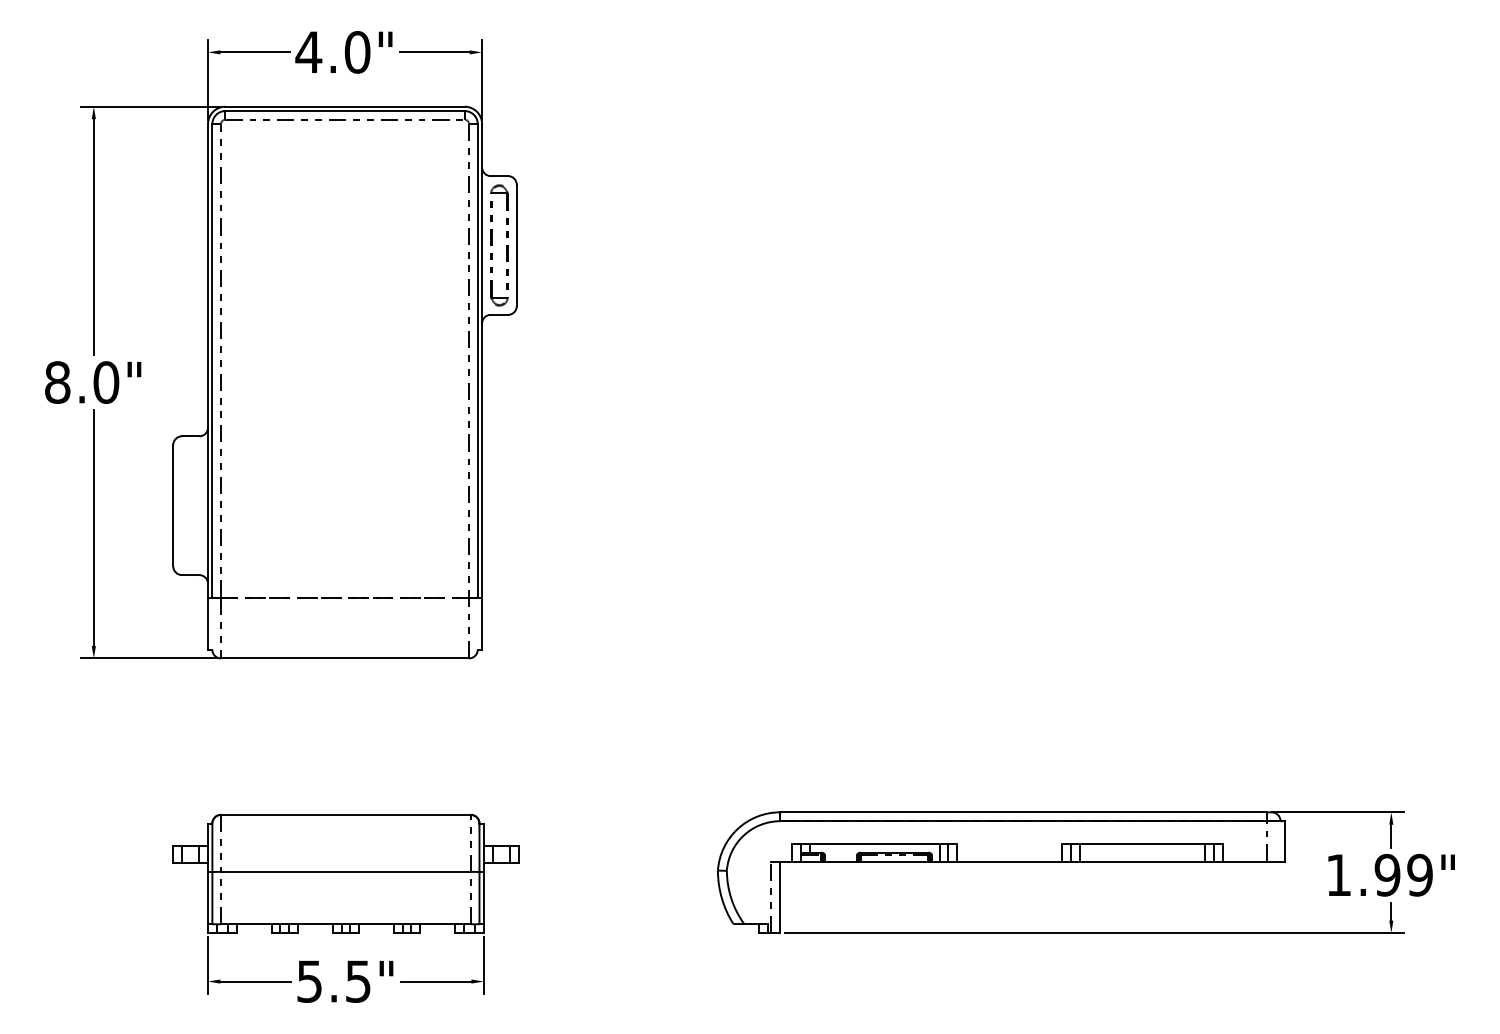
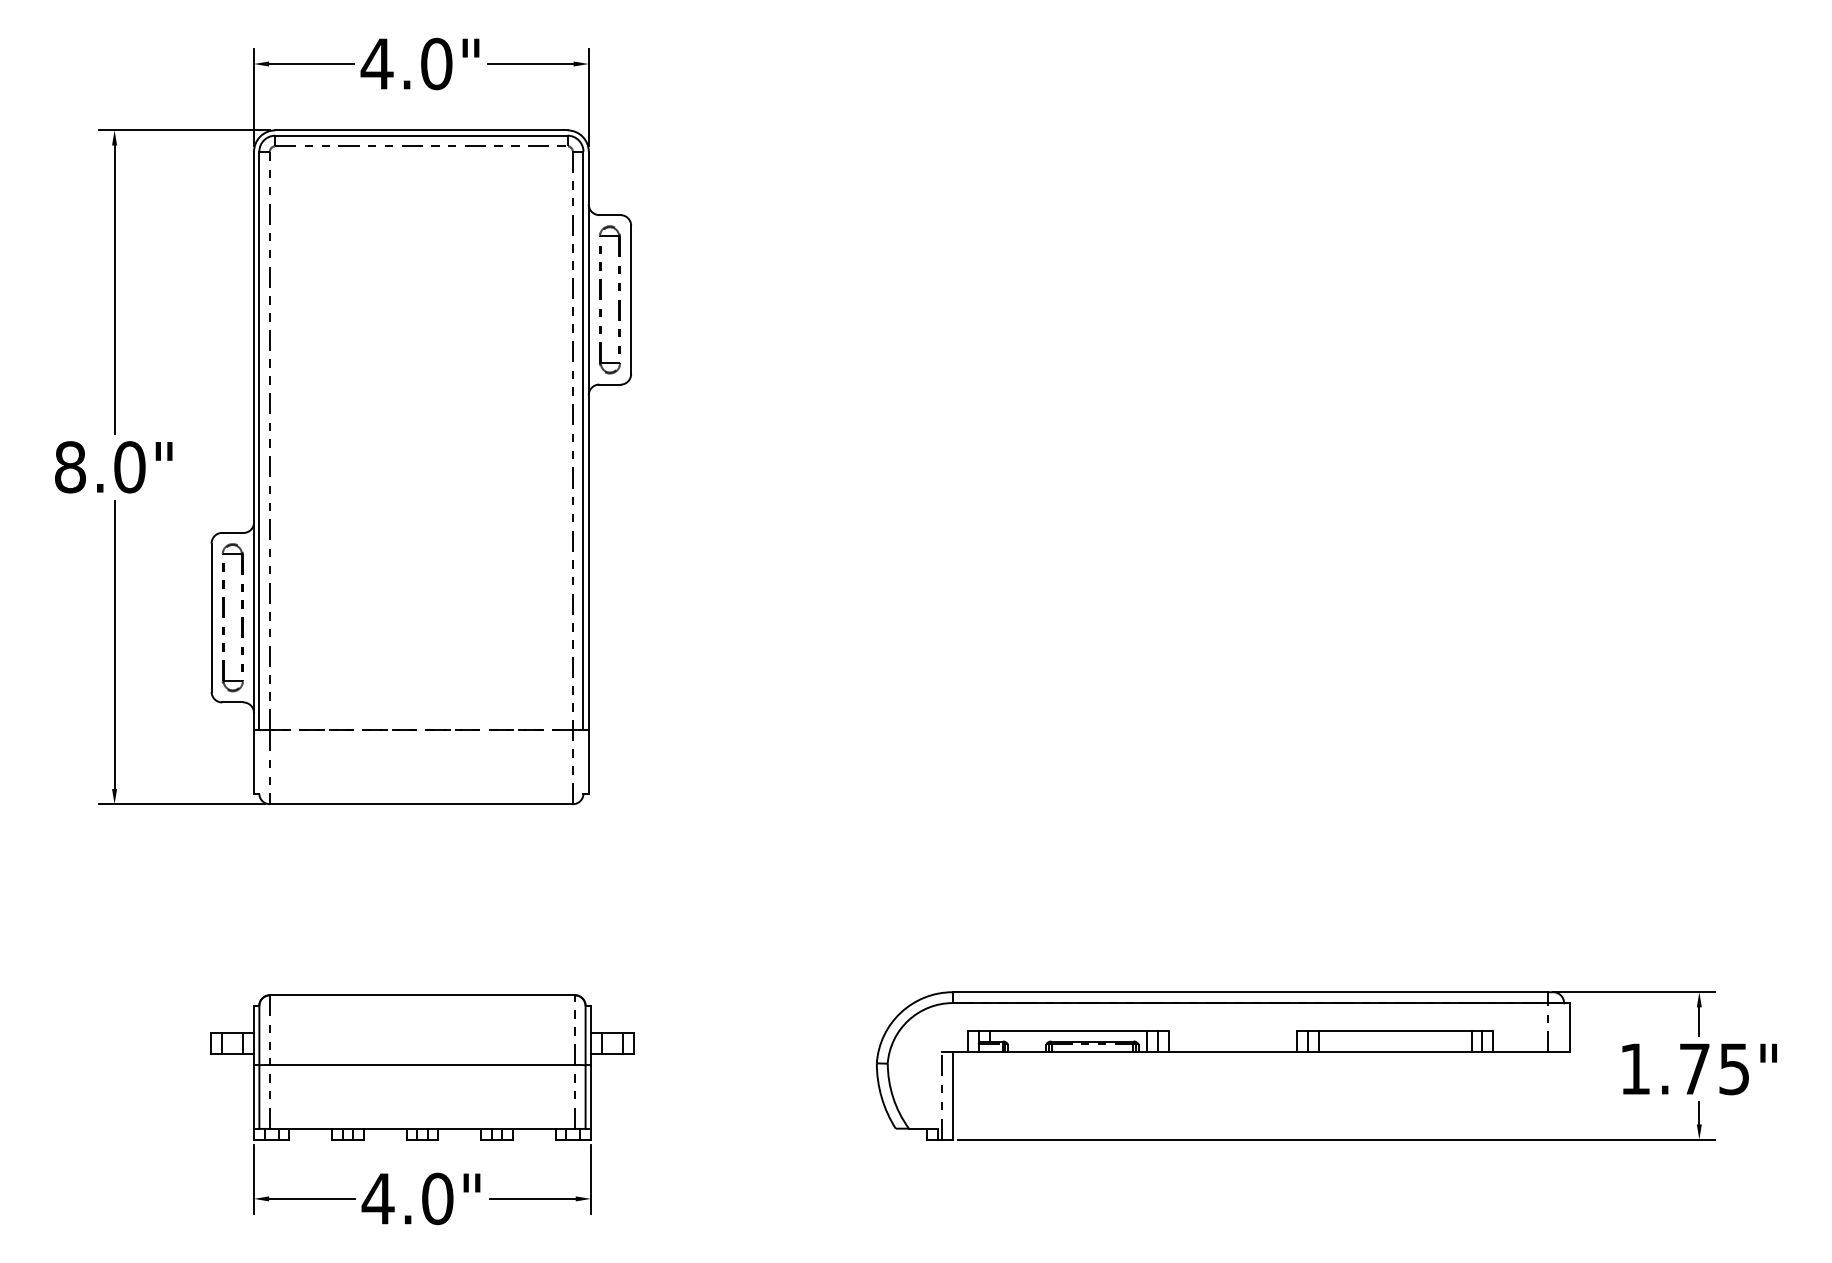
part: (183, 505) -> (224, 617), added
text: (1403, 874) -> (1714, 1068), 1.99" -> 1.75"
text: (333, 981) -> (407, 1198), 5.5" -> 4.0"

